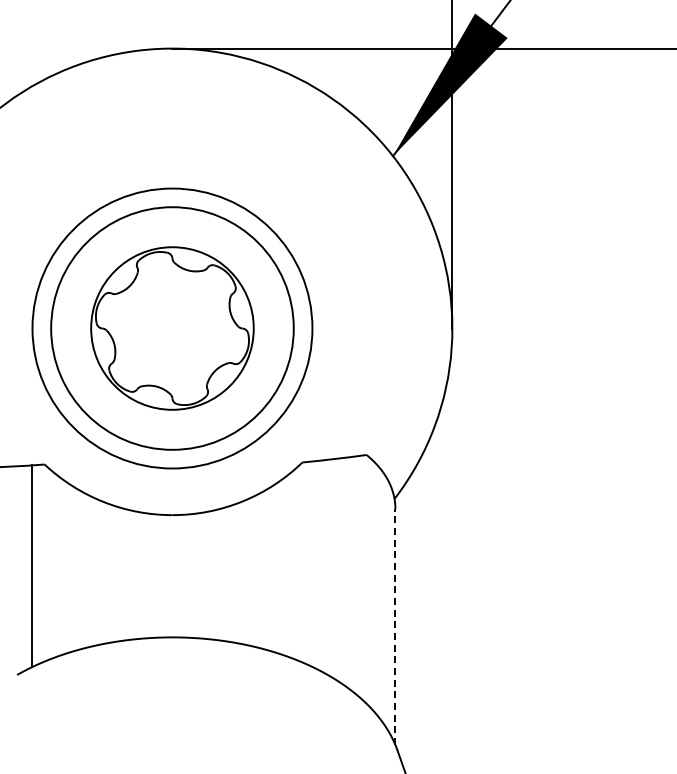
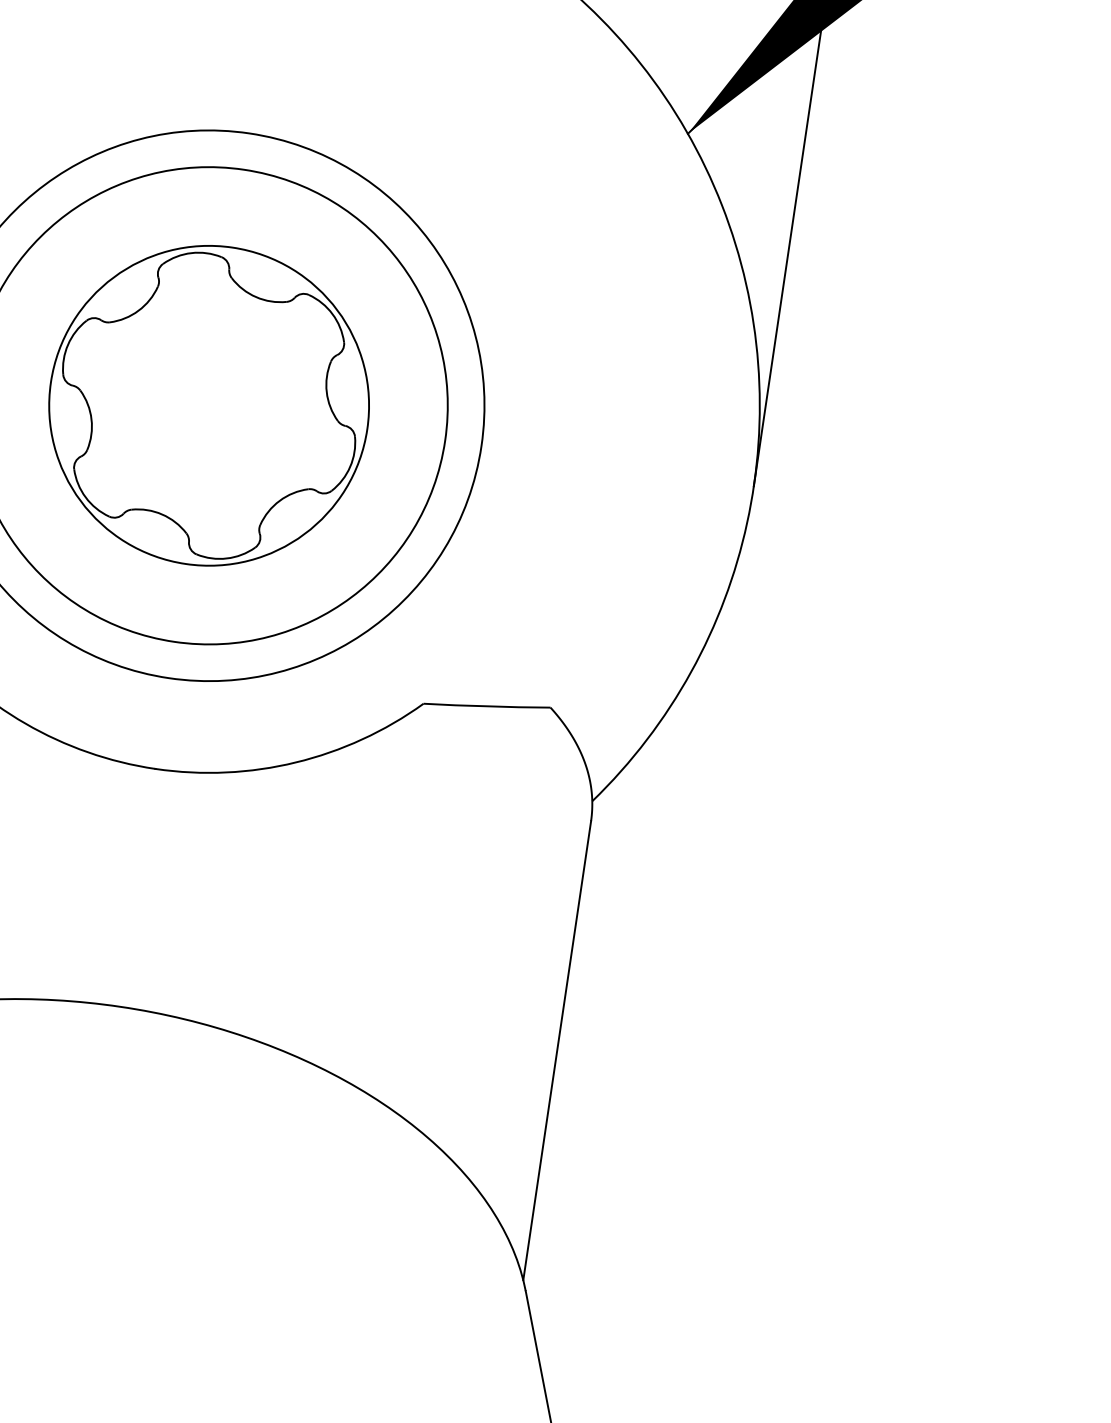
line: (395, 627) -> (557, 1051), dashed -> solid

